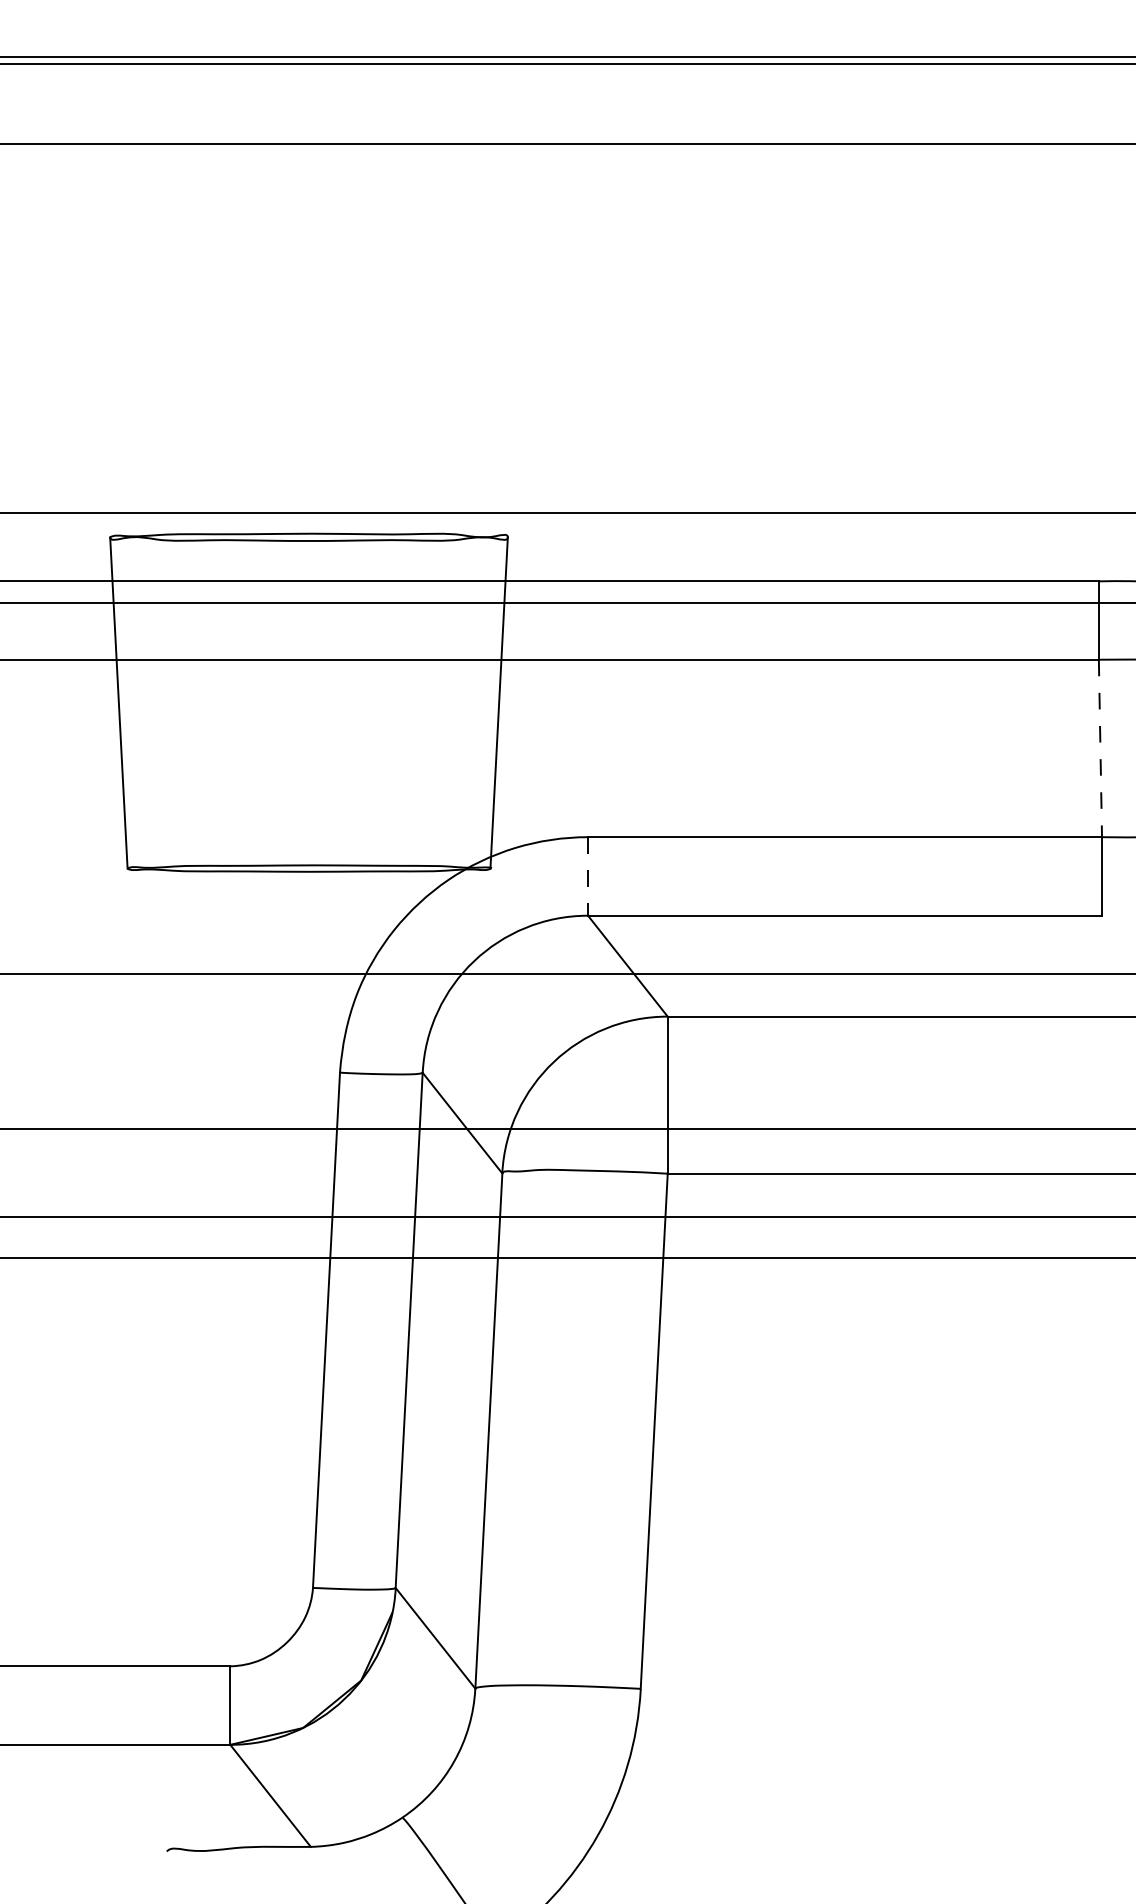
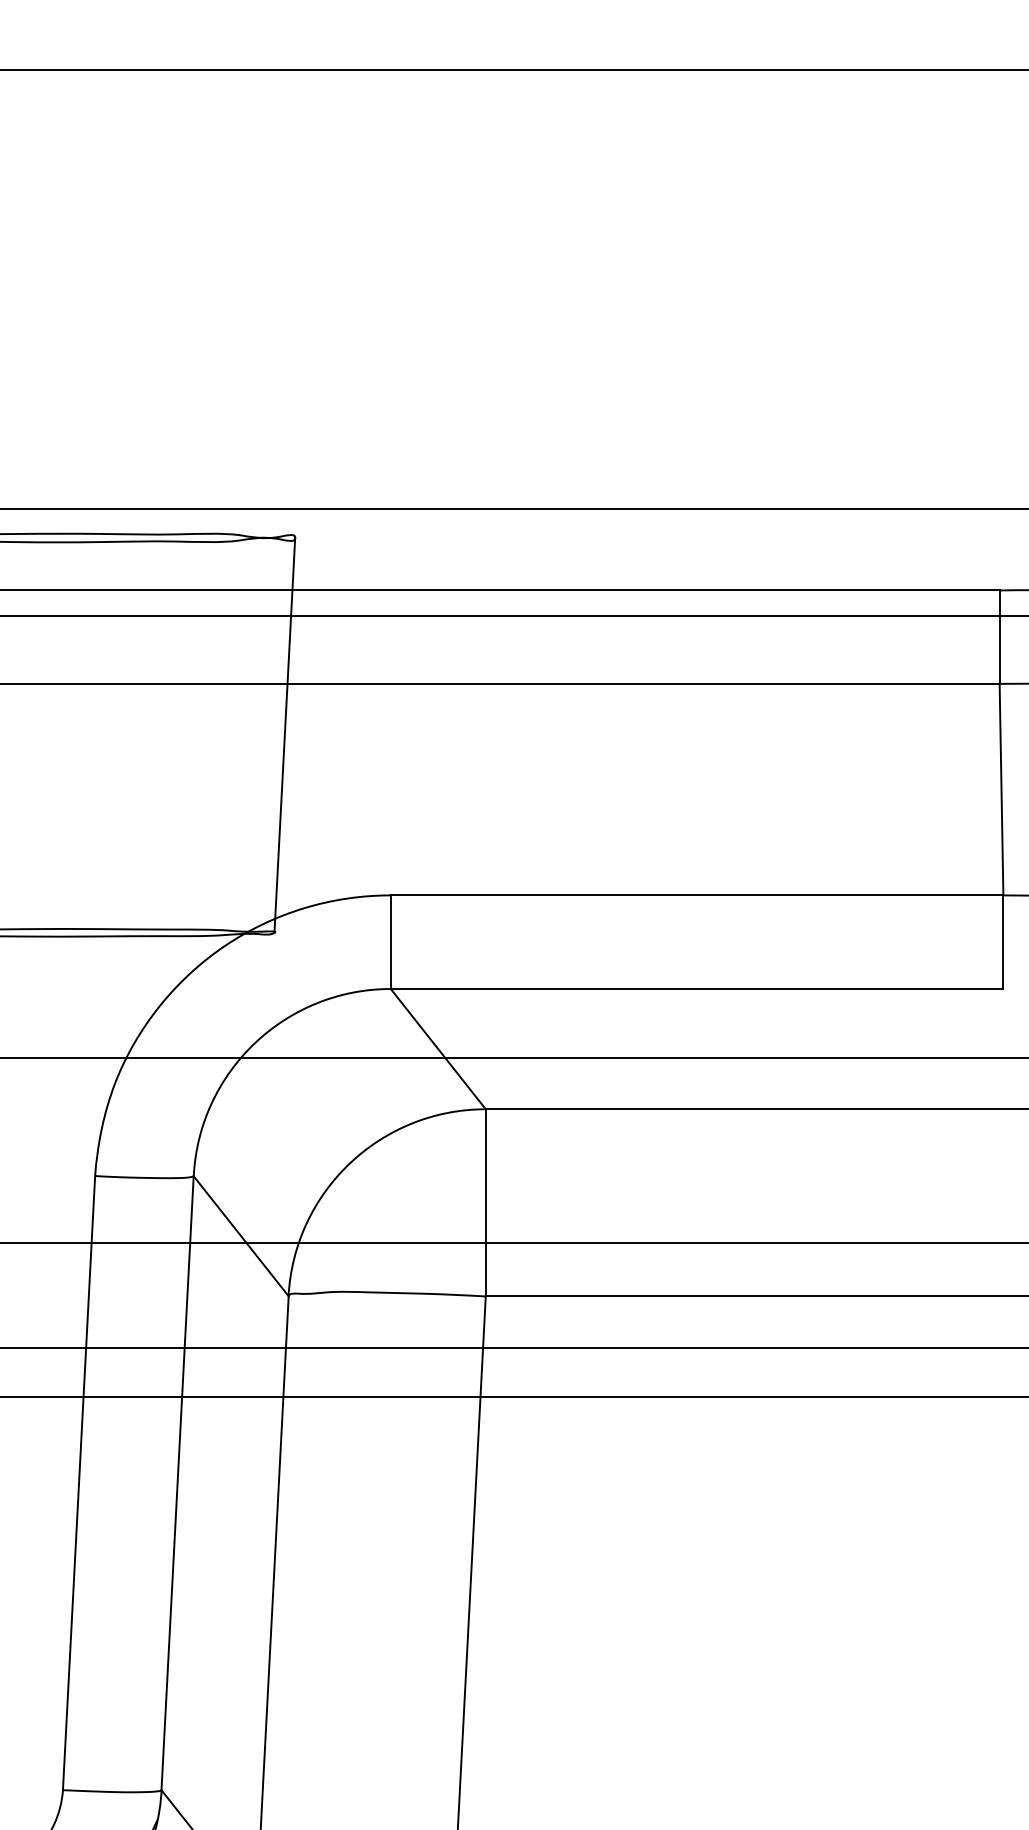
line: (1100, 748) -> (1001, 789), dashed -> solid
line: (588, 876) -> (391, 942), dashed -> solid

